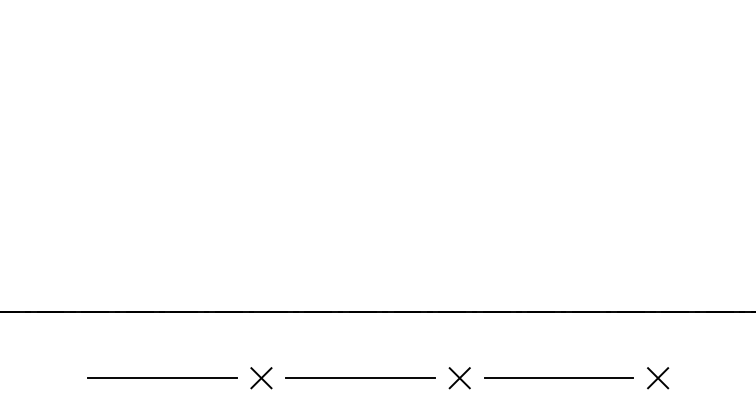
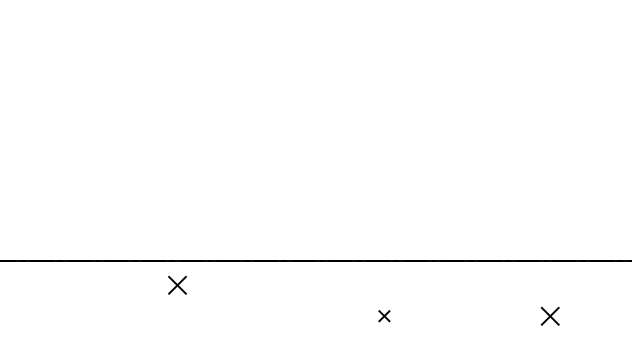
part: (261, 377) -> (177, 284), moved
line: (360, 377) -> (301, 315), removed
part: (459, 377) -> (384, 315), size x0.6
line: (162, 378) -> (135, 316), removed
line: (559, 378) -> (467, 316), removed

